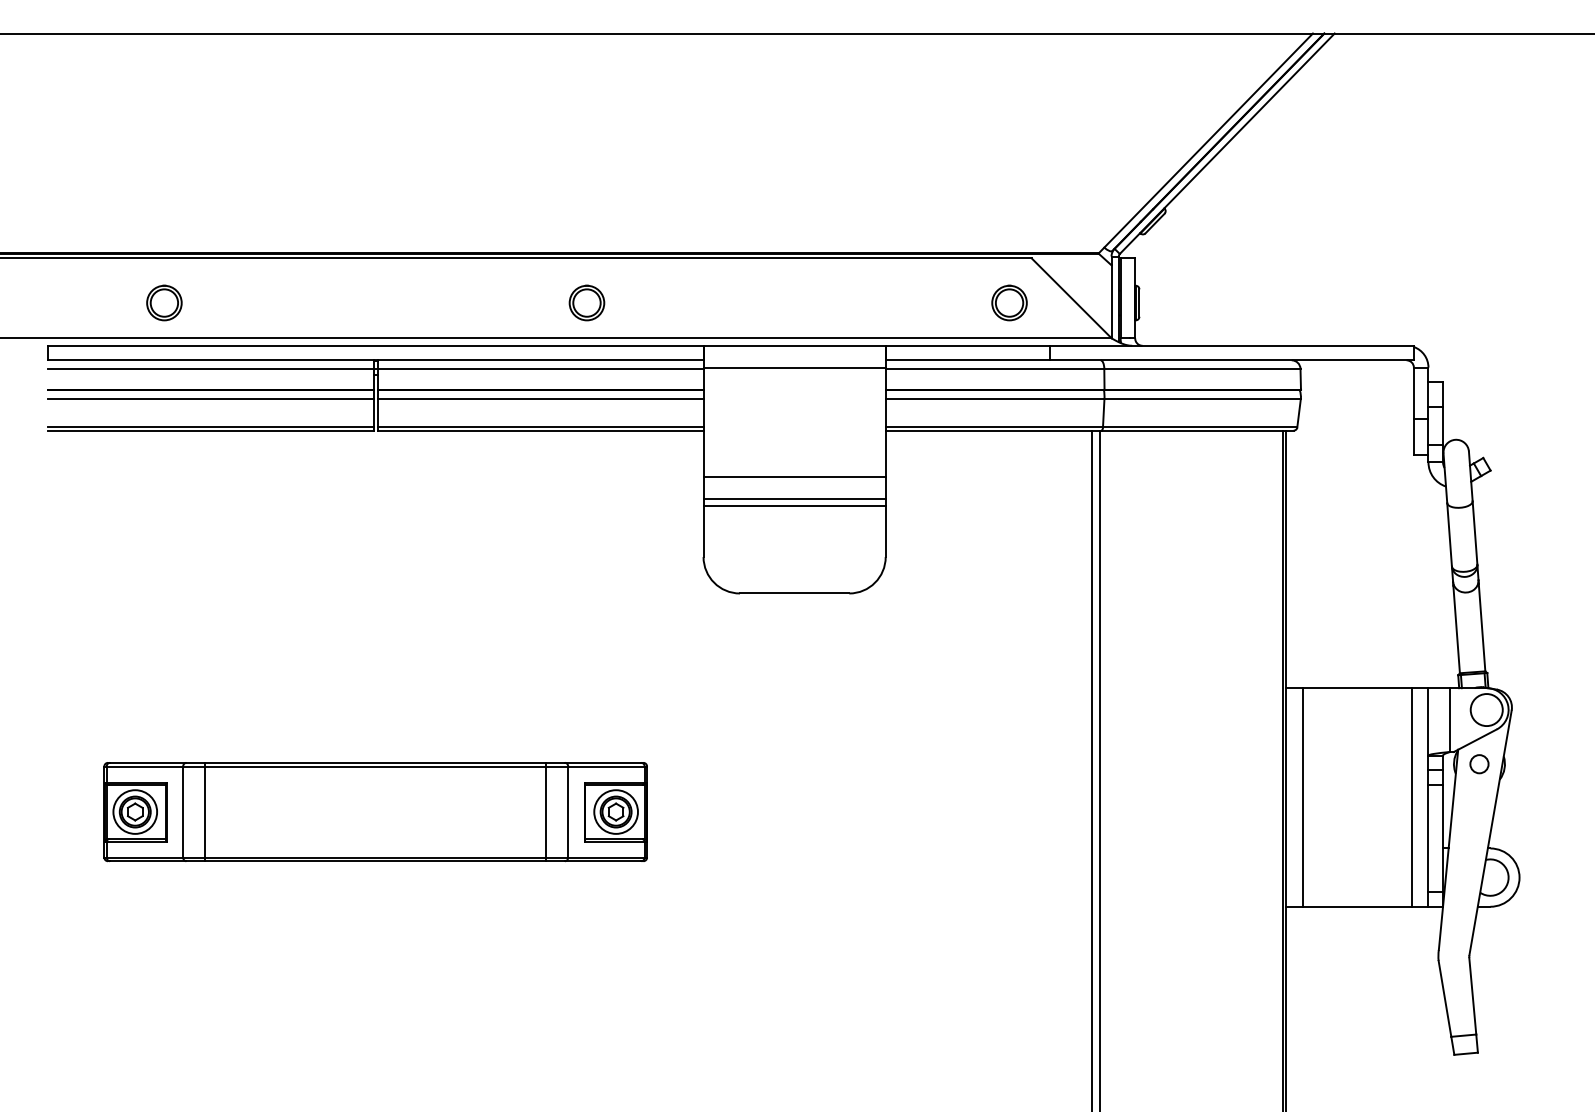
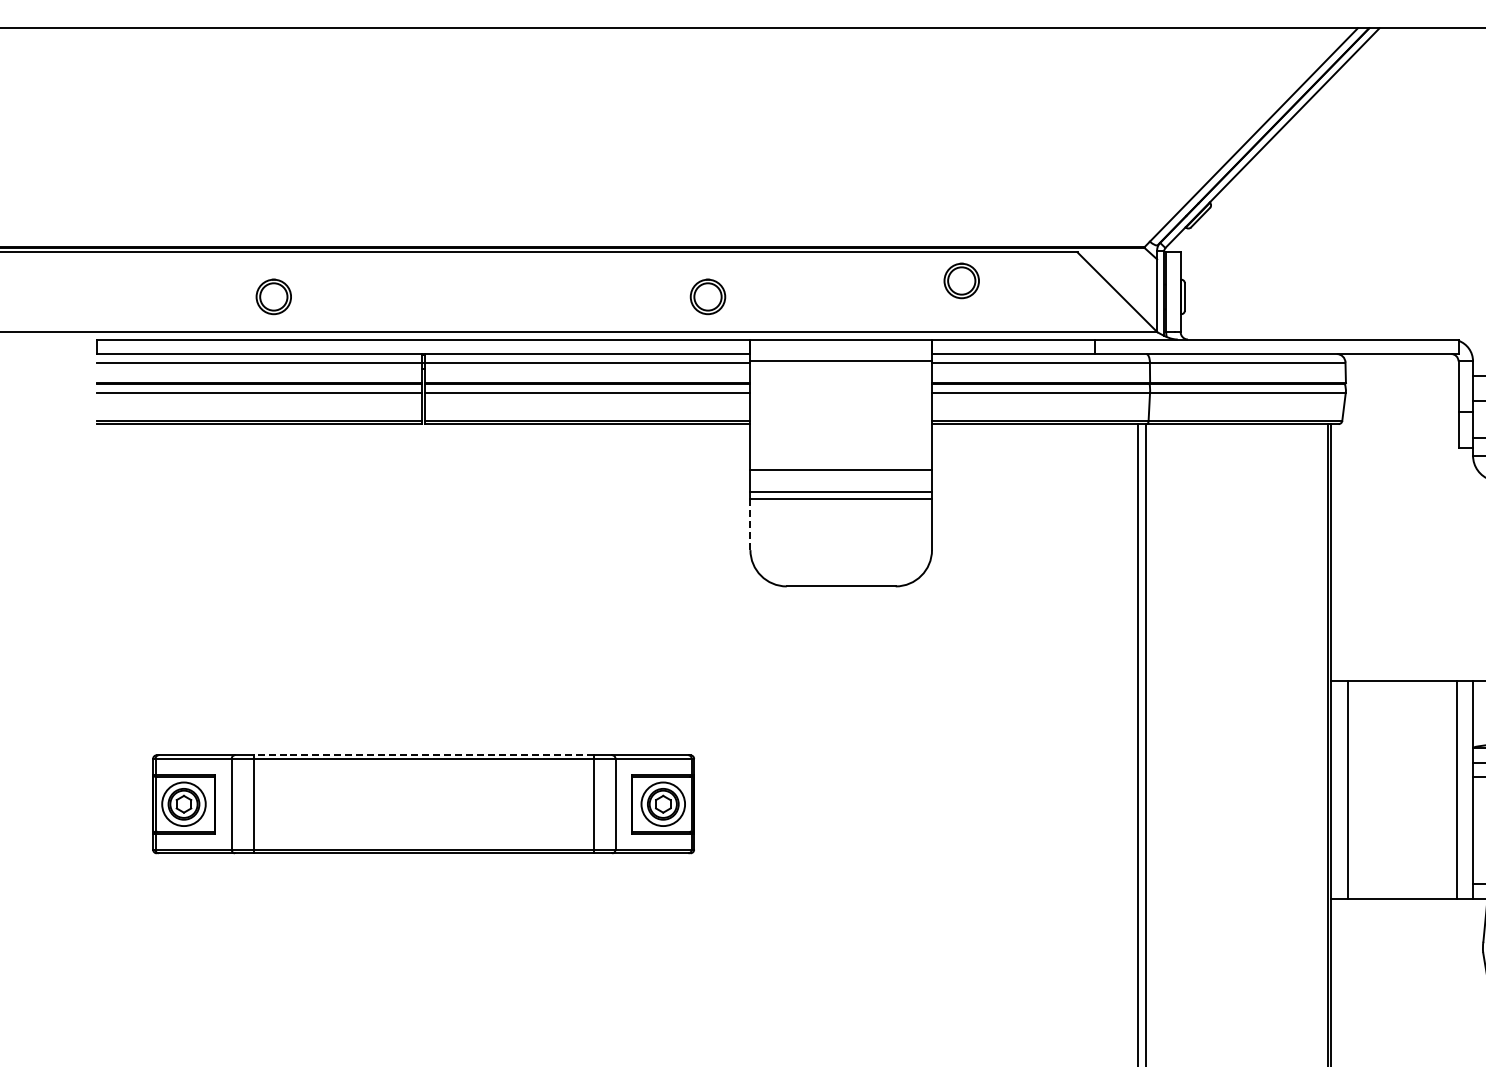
part: (164, 302) -> (273, 296), moved
part: (586, 302) -> (707, 296), moved
part: (1009, 302) -> (961, 280), moved
line: (703, 531) -> (750, 524), solid -> dashed
line: (375, 762) -> (423, 754), solid -> dashed

